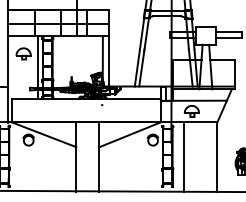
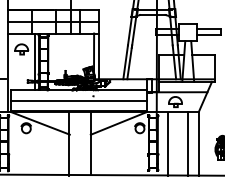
line: (85, 110) -> (78, 101), added
line: (206, 156) -> (188, 143), added

